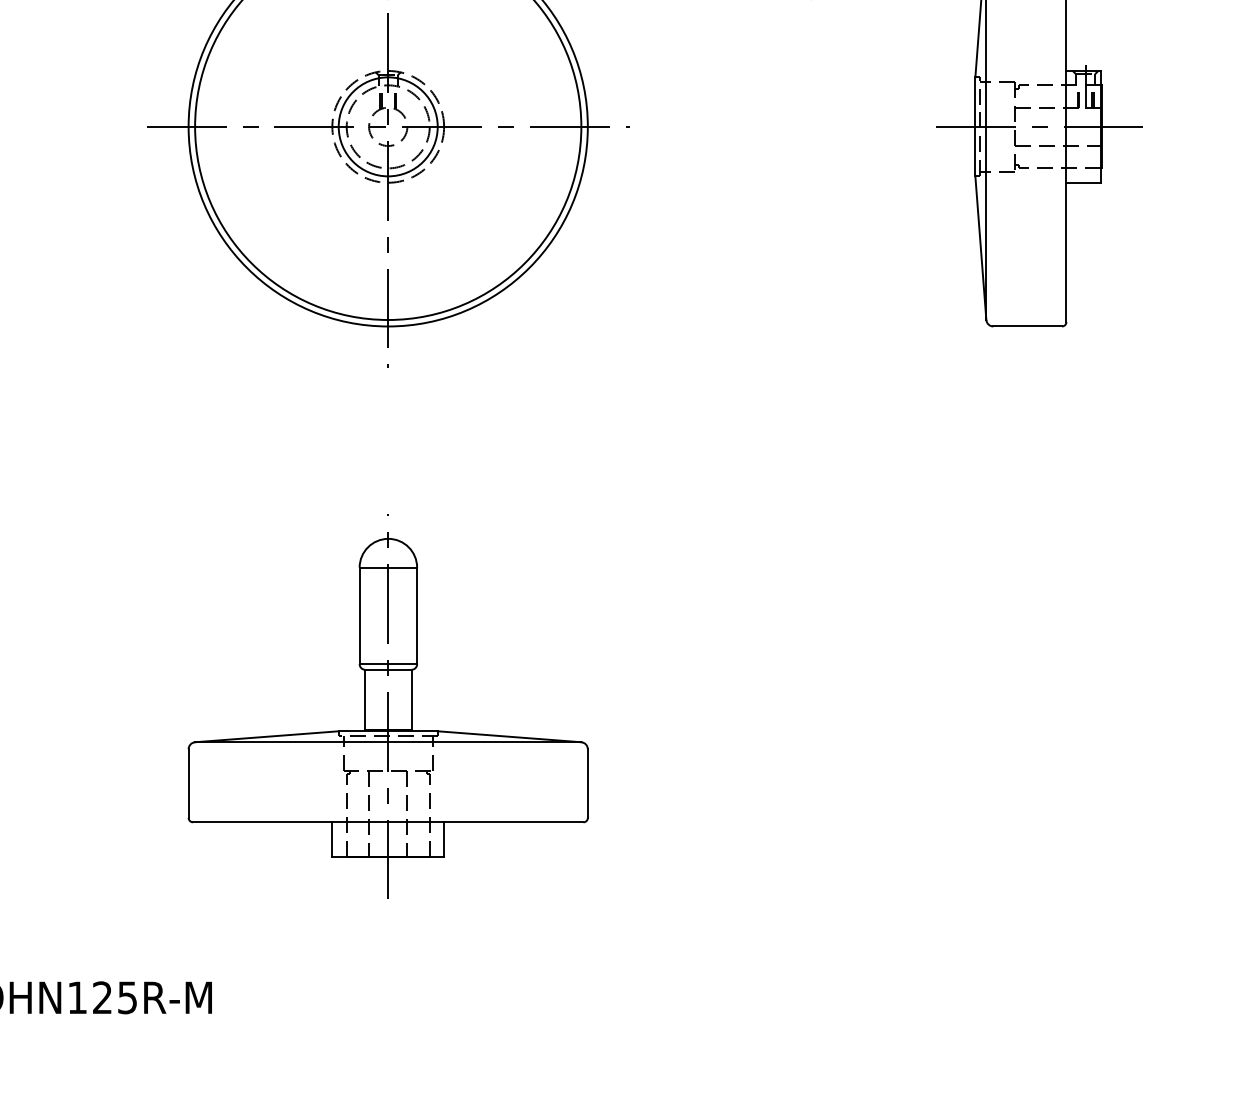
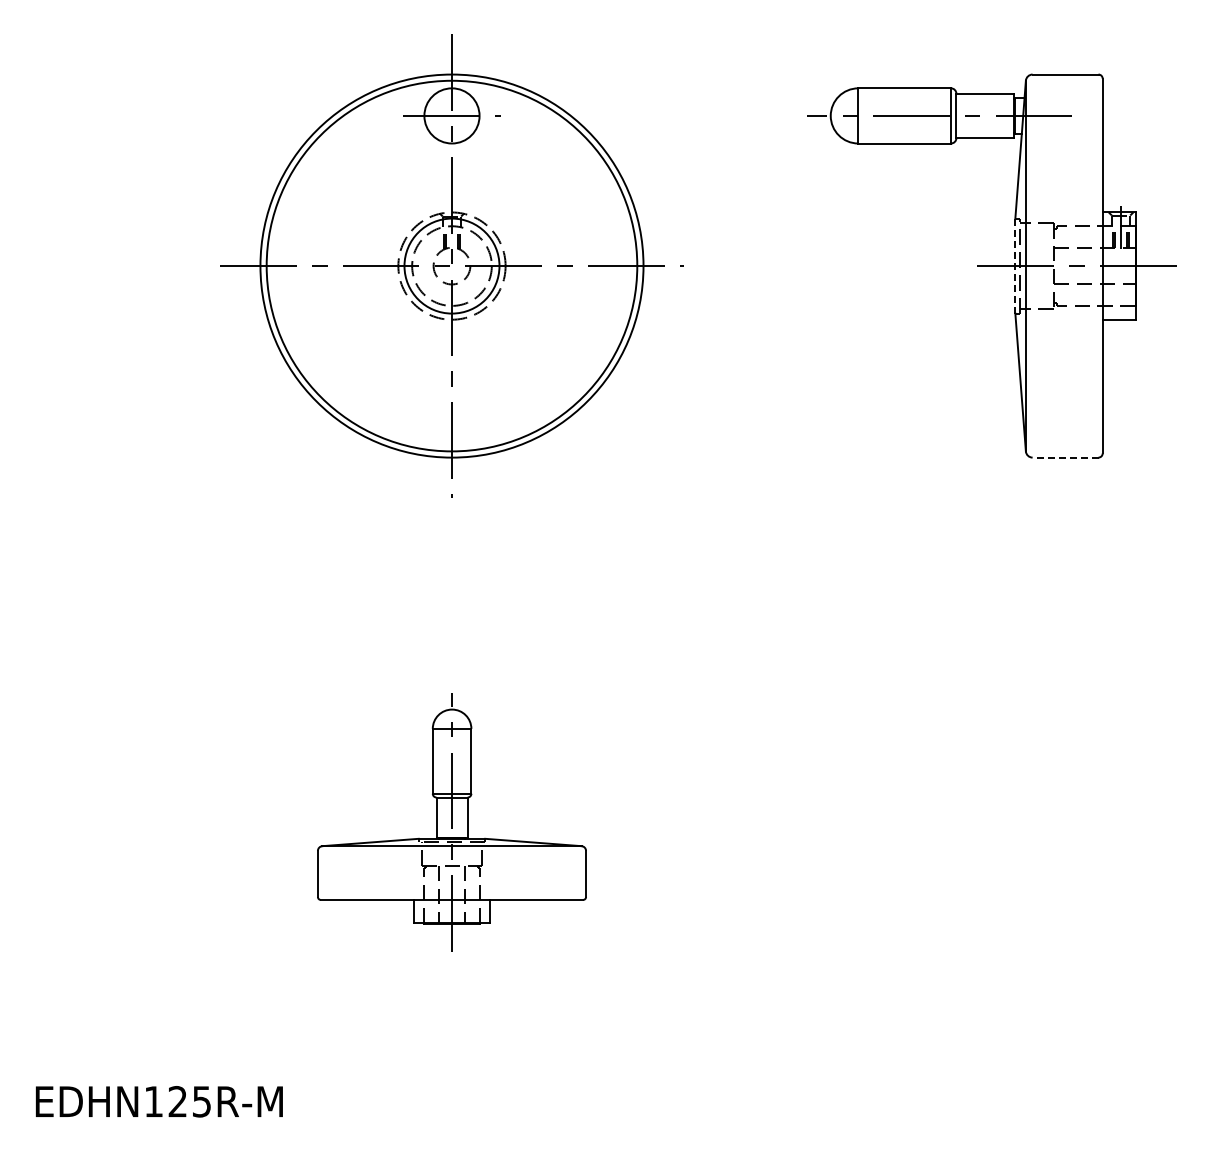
line: (975, 127) -> (1015, 266), solid -> dashed
line: (1027, 326) -> (1065, 457), solid -> dashed
part: (387, 705) -> (451, 821), size x0.7

